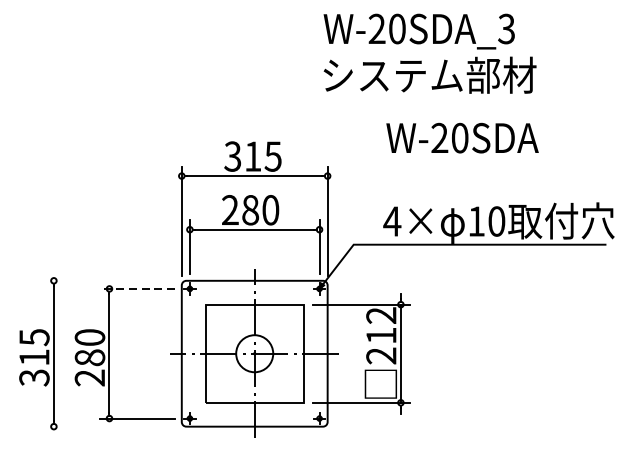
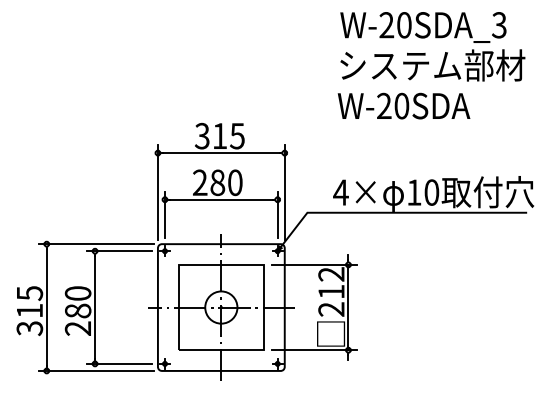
text: (429, 53) -> (432, 46), moved
text: (461, 137) -> (403, 105), moved
line: (109, 281) -> (95, 244), added
line: (136, 289) -> (118, 251), dashed -> solid
line: (109, 426) -> (95, 370), added

